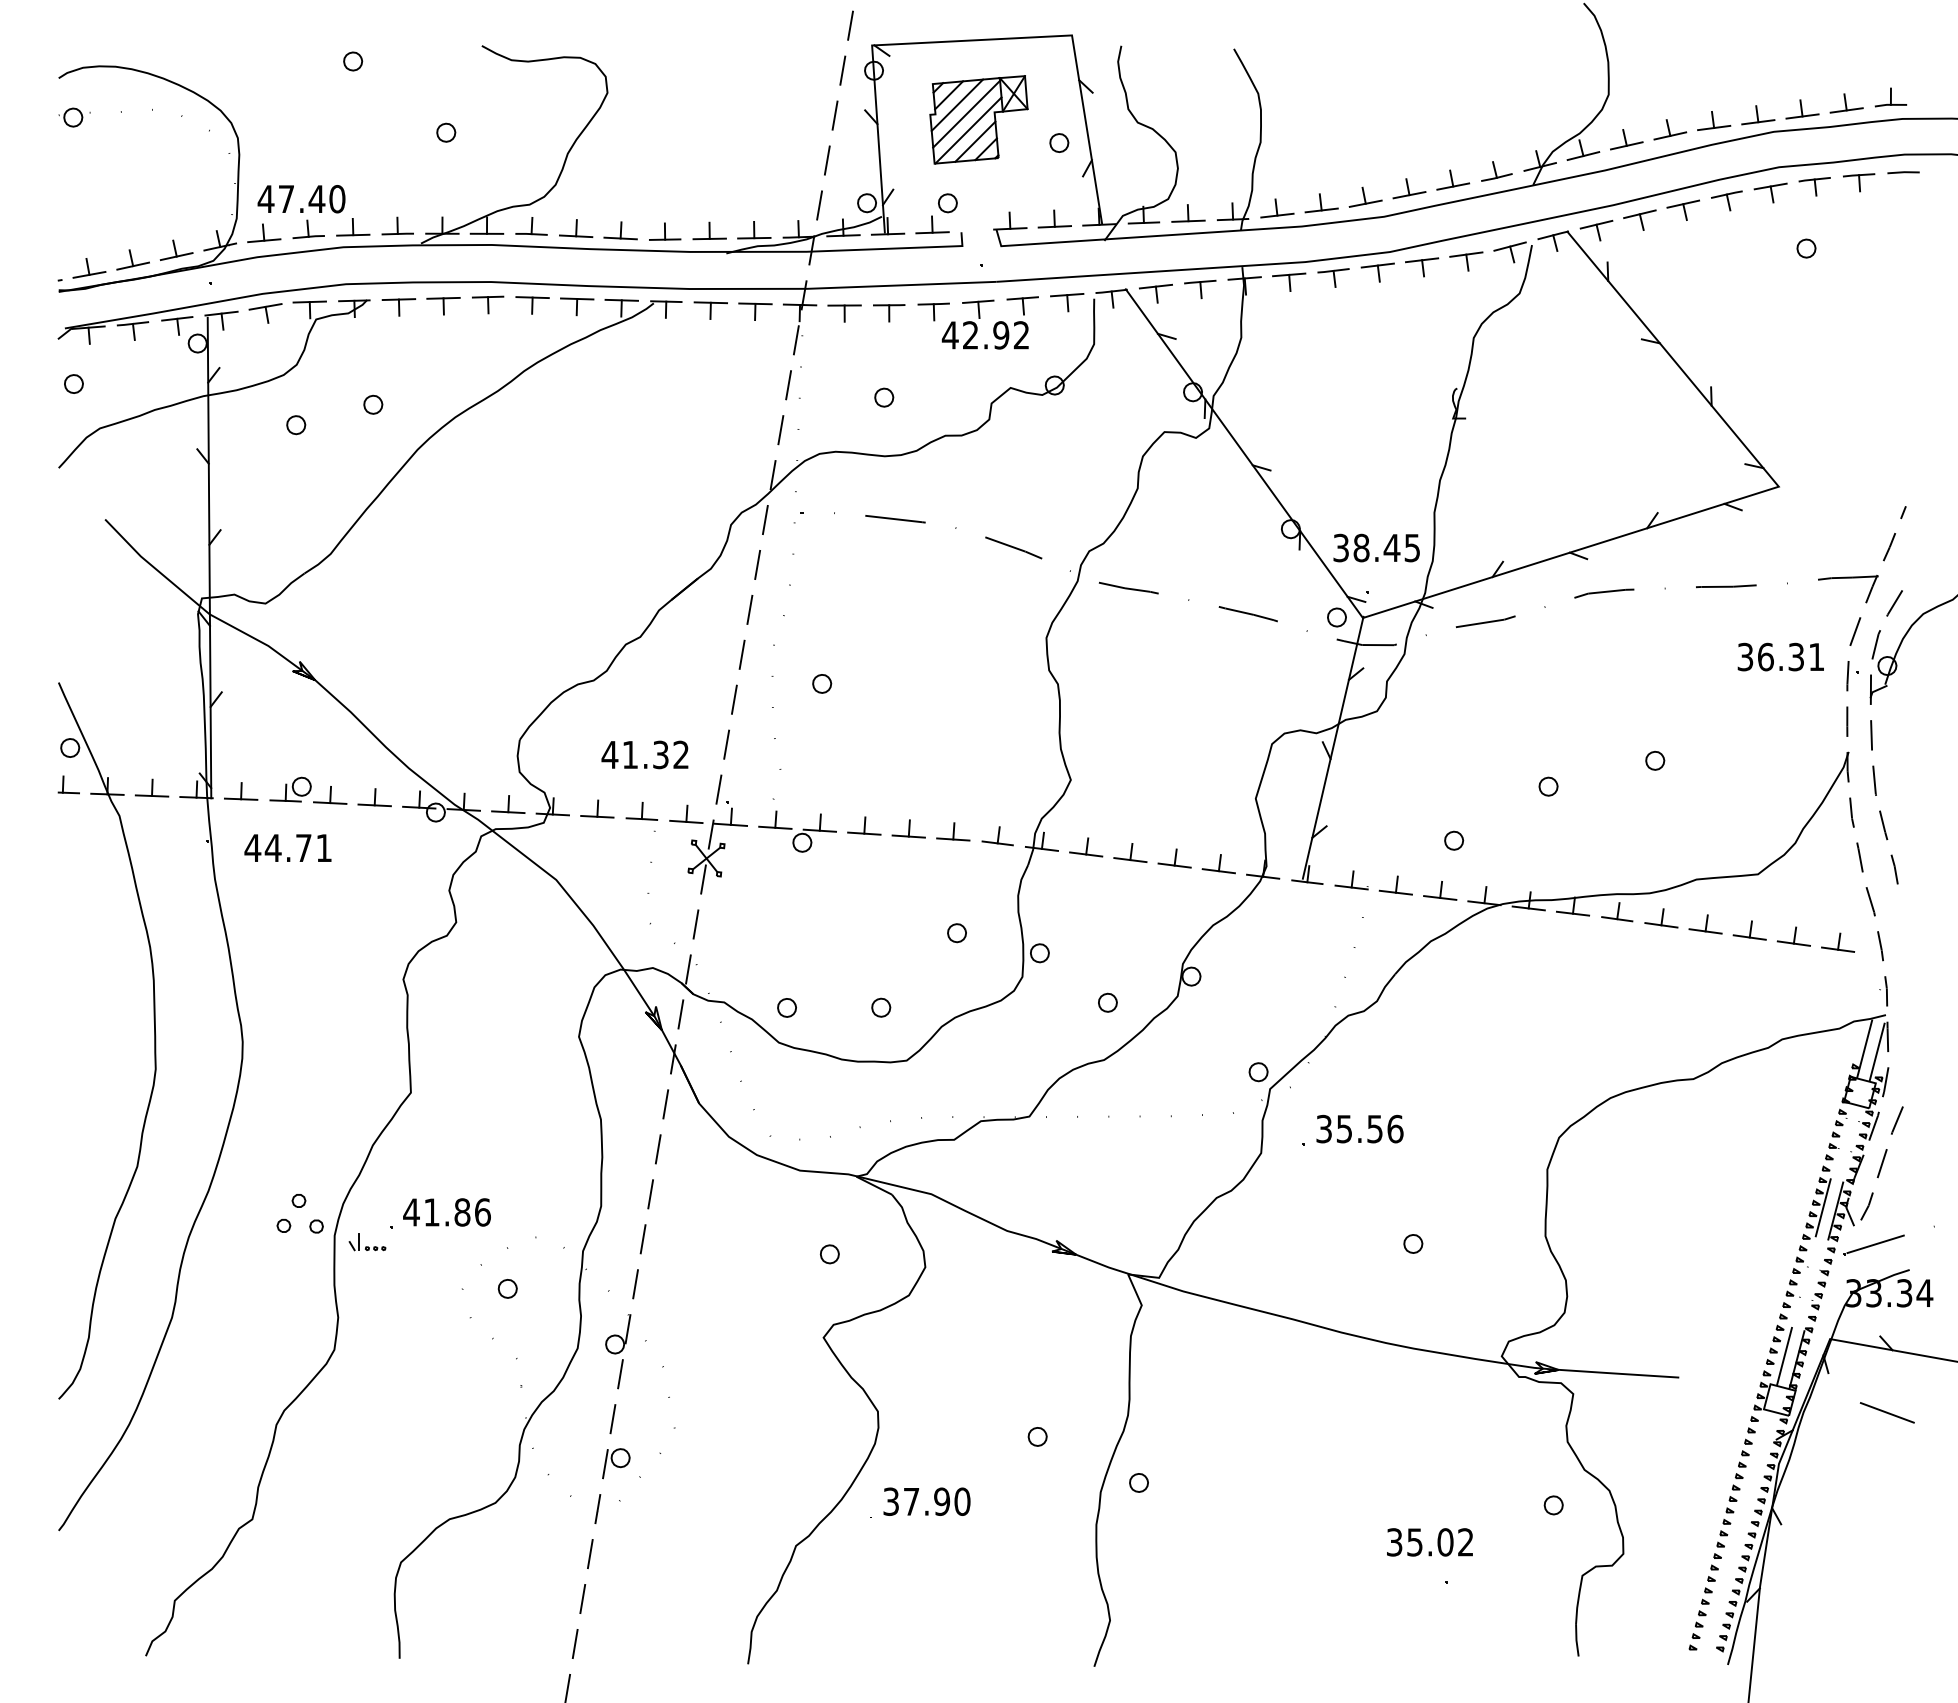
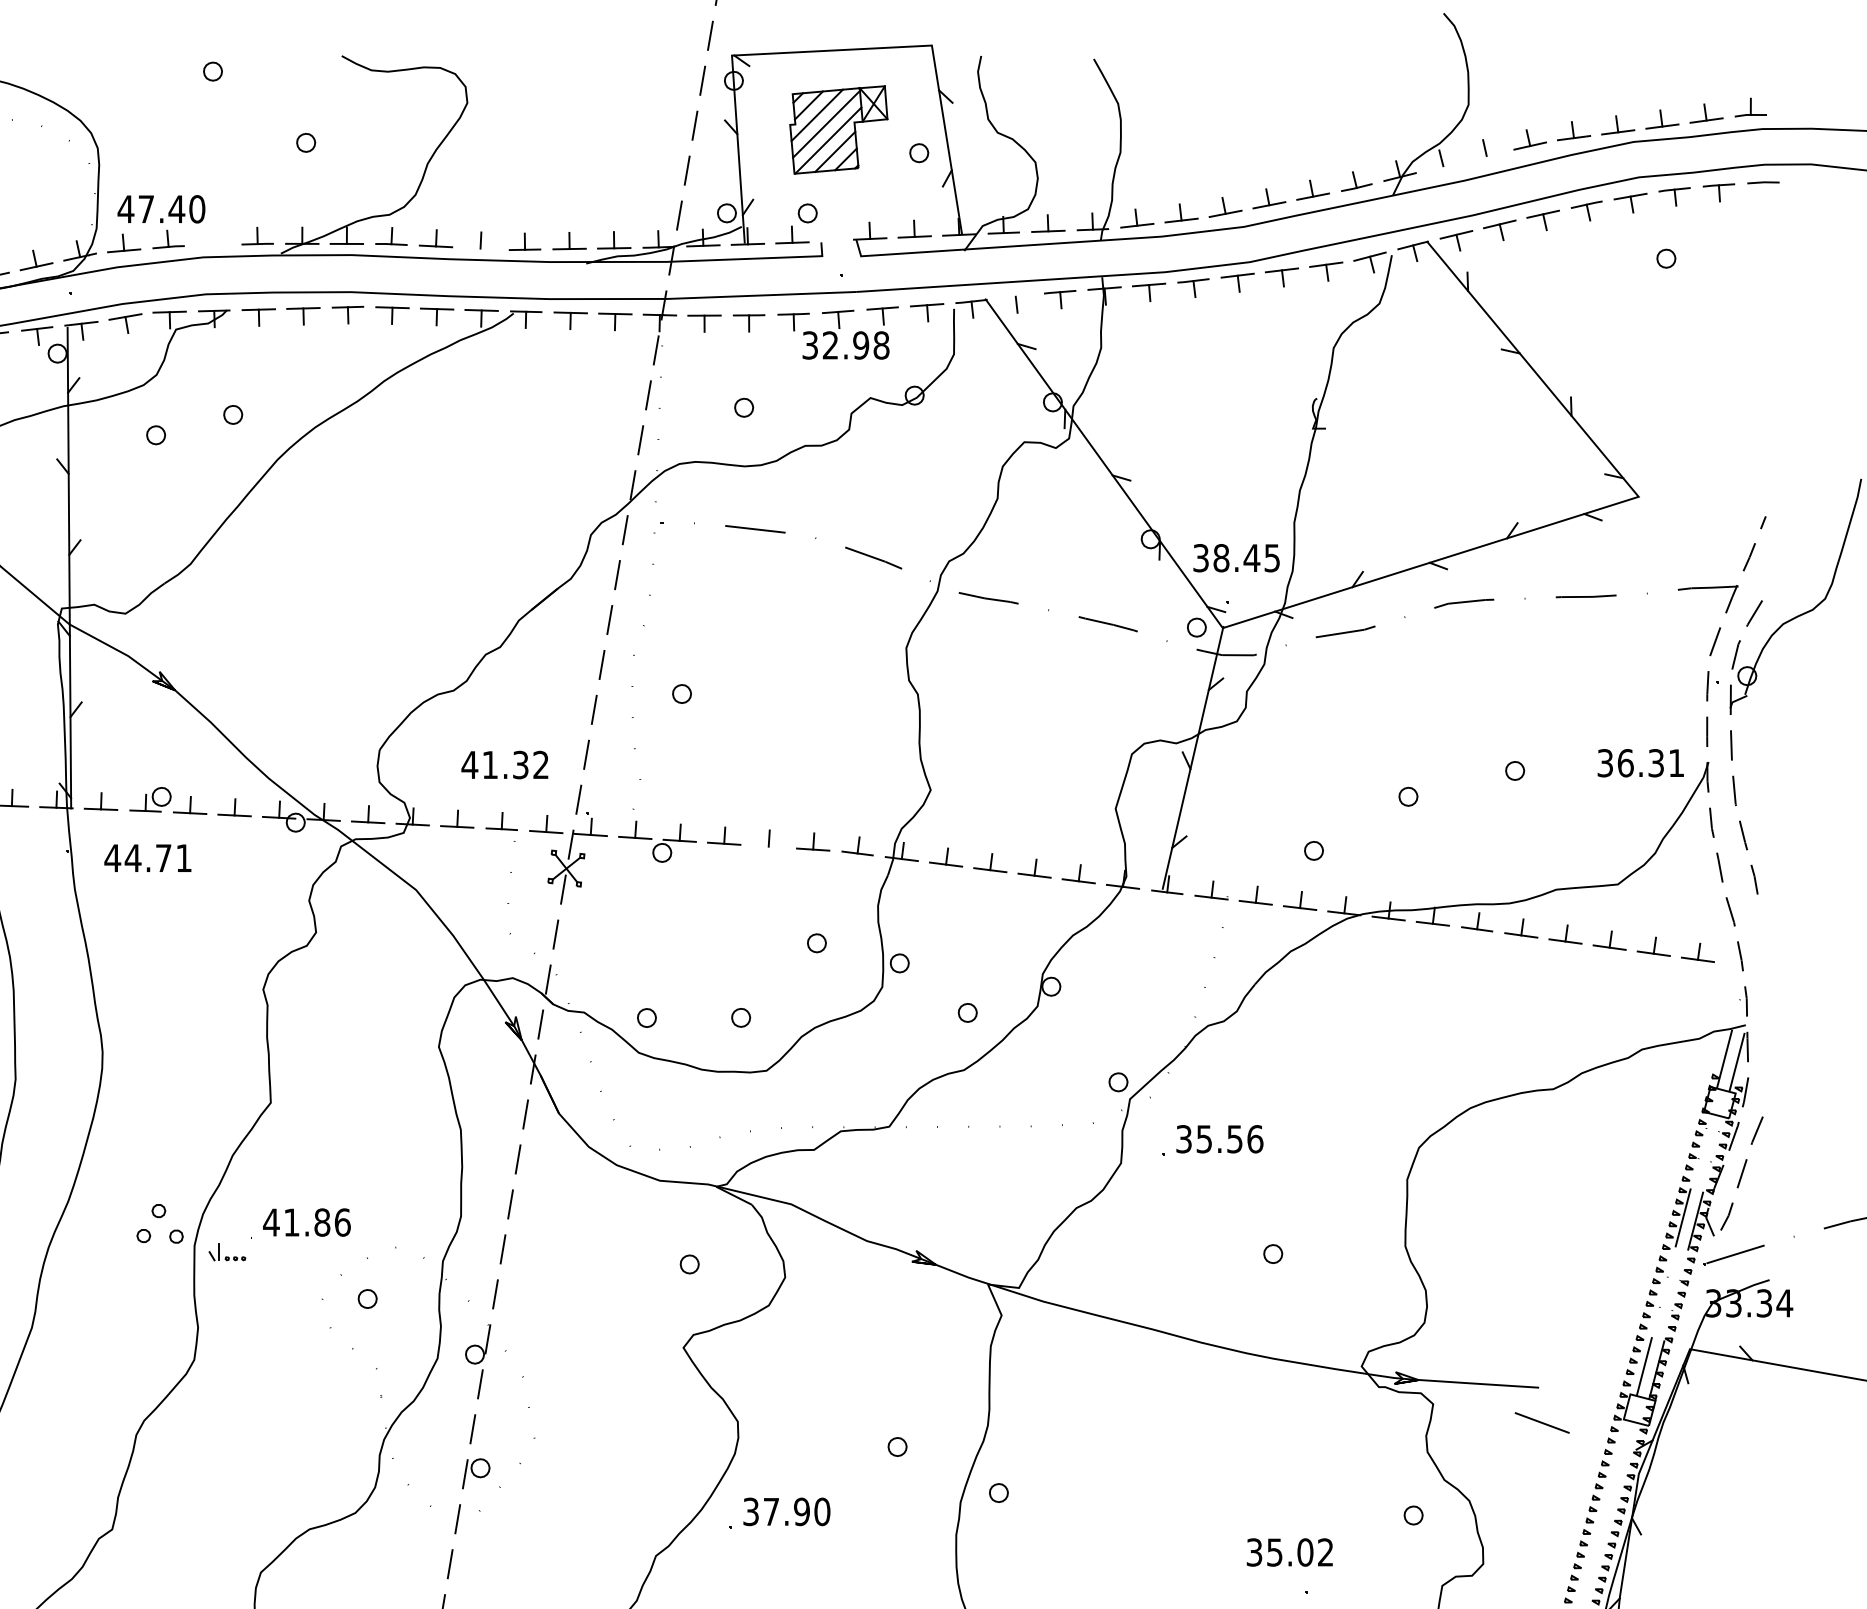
line: (1626, 145) -> (1486, 155), removed
line: (1583, 156) -> (1443, 166), removed
part: (353, 227) -> (213, 237), removed
line: (620, 238) -> (480, 248), removed
line: (1155, 286) -> (1015, 296), removed
text: (985, 335) -> (845, 345), 42.92 -> 32.98
text: (1780, 656) -> (1640, 762), moved
line: (908, 836) -> (768, 846), removed
line: (1886, 1412) -> (1541, 1422), moved

